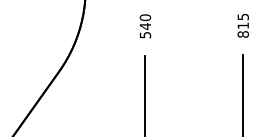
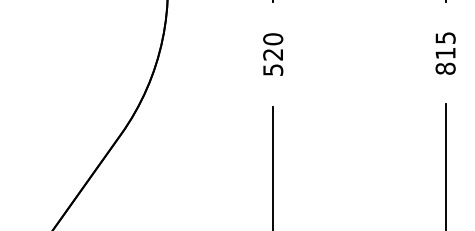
text: (144, 26) -> (271, 54), 540 -> 520

